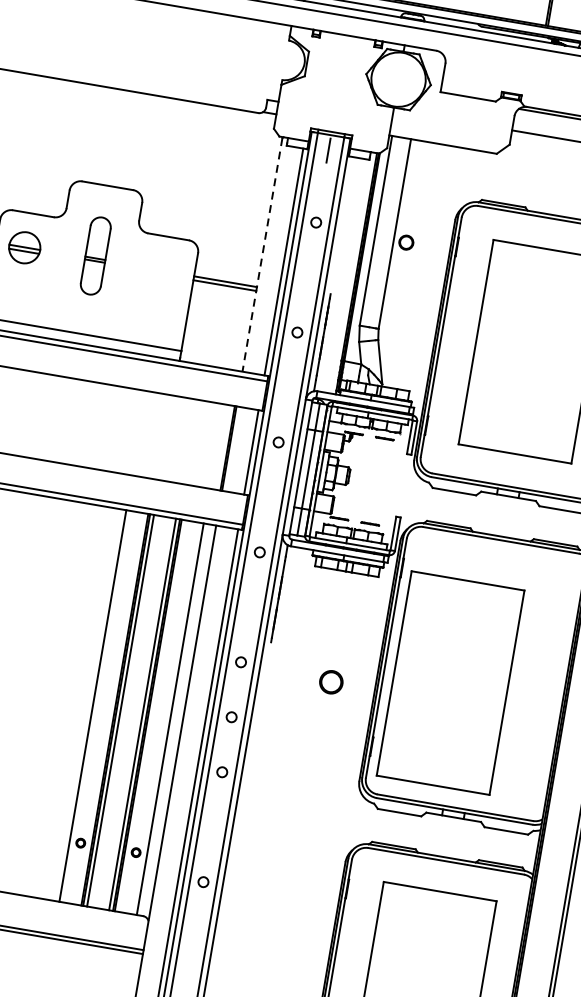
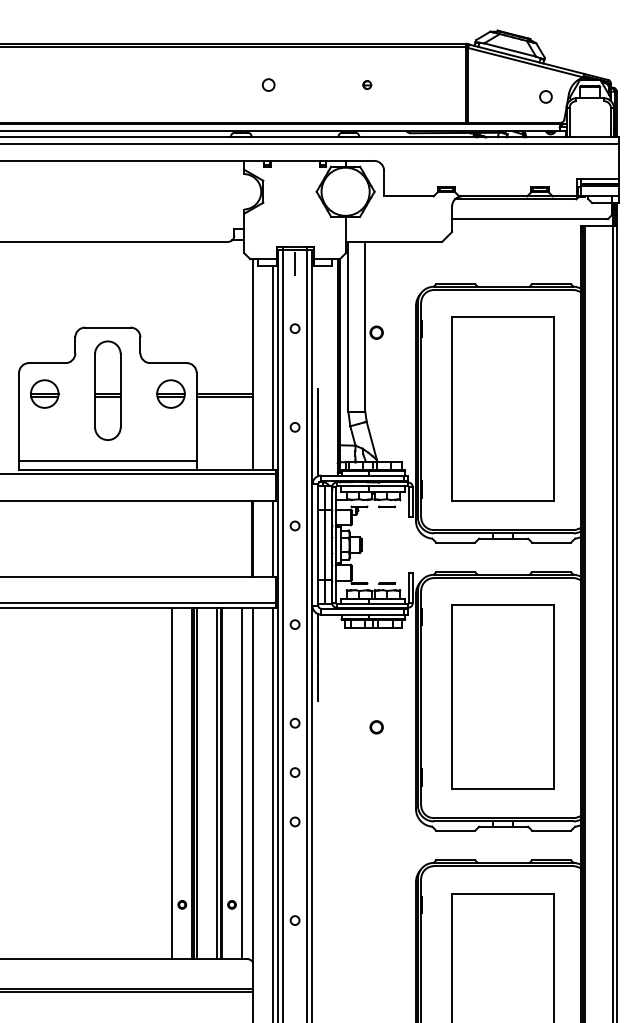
line: (263, 254) -> (253, 364), dashed -> solid
part: (95, 255) -> (107, 390), size x1.43
part: (165, 271) -> (170, 393), added
circle: (330, 682) -> (376, 727), size x0.62
part: (450, 682) -> (502, 696), moved

